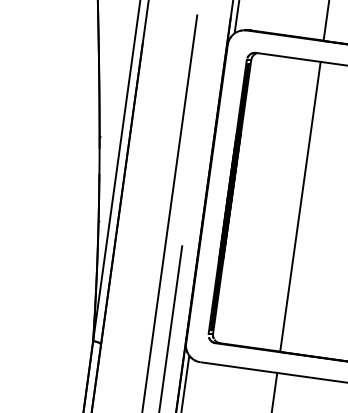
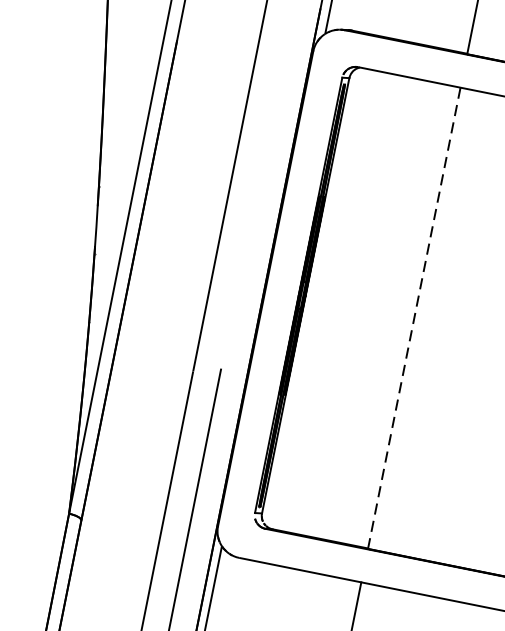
line: (300, 207) -> (414, 319), solid -> dashed

